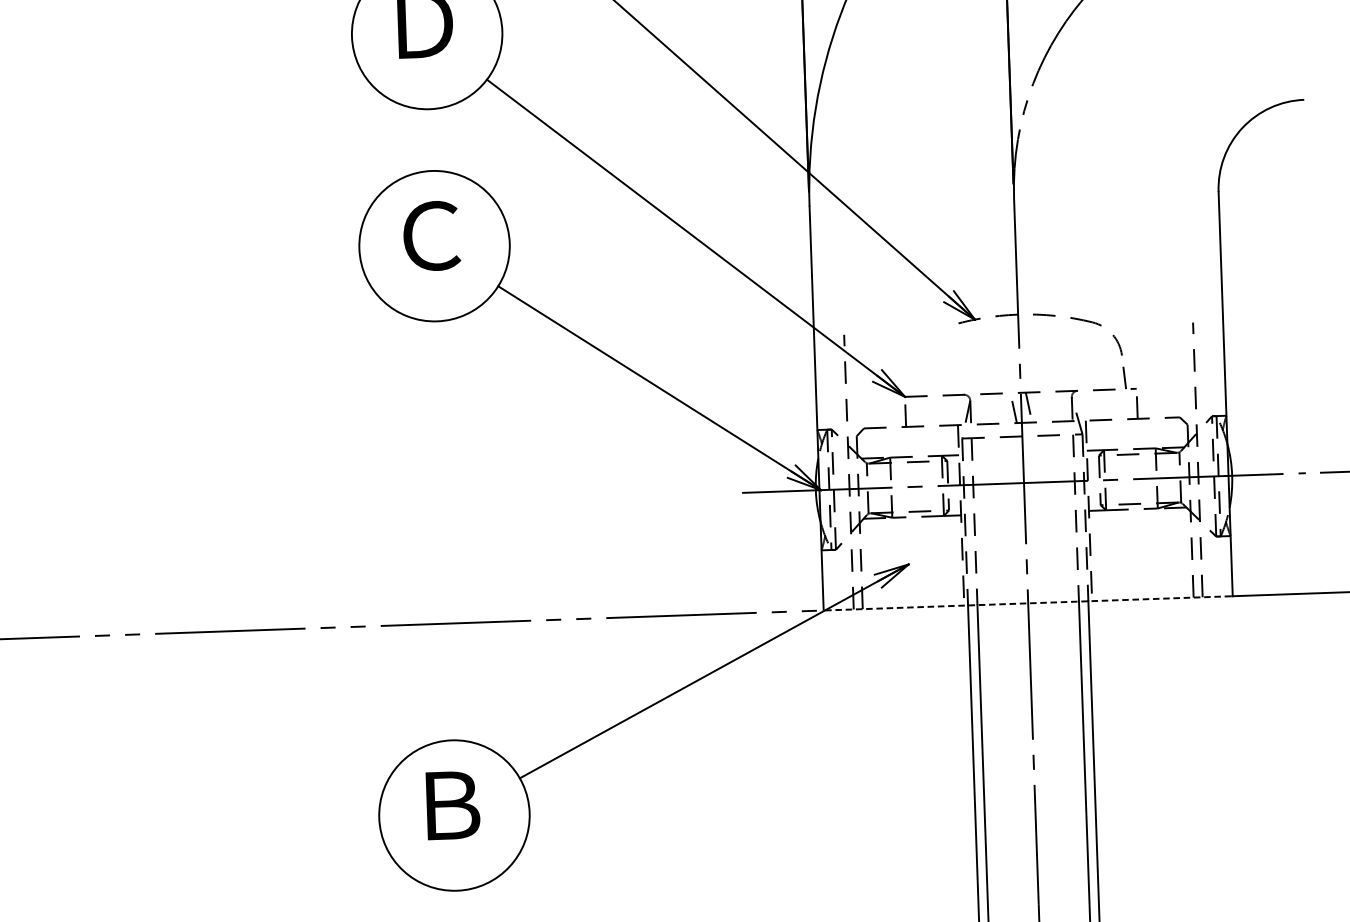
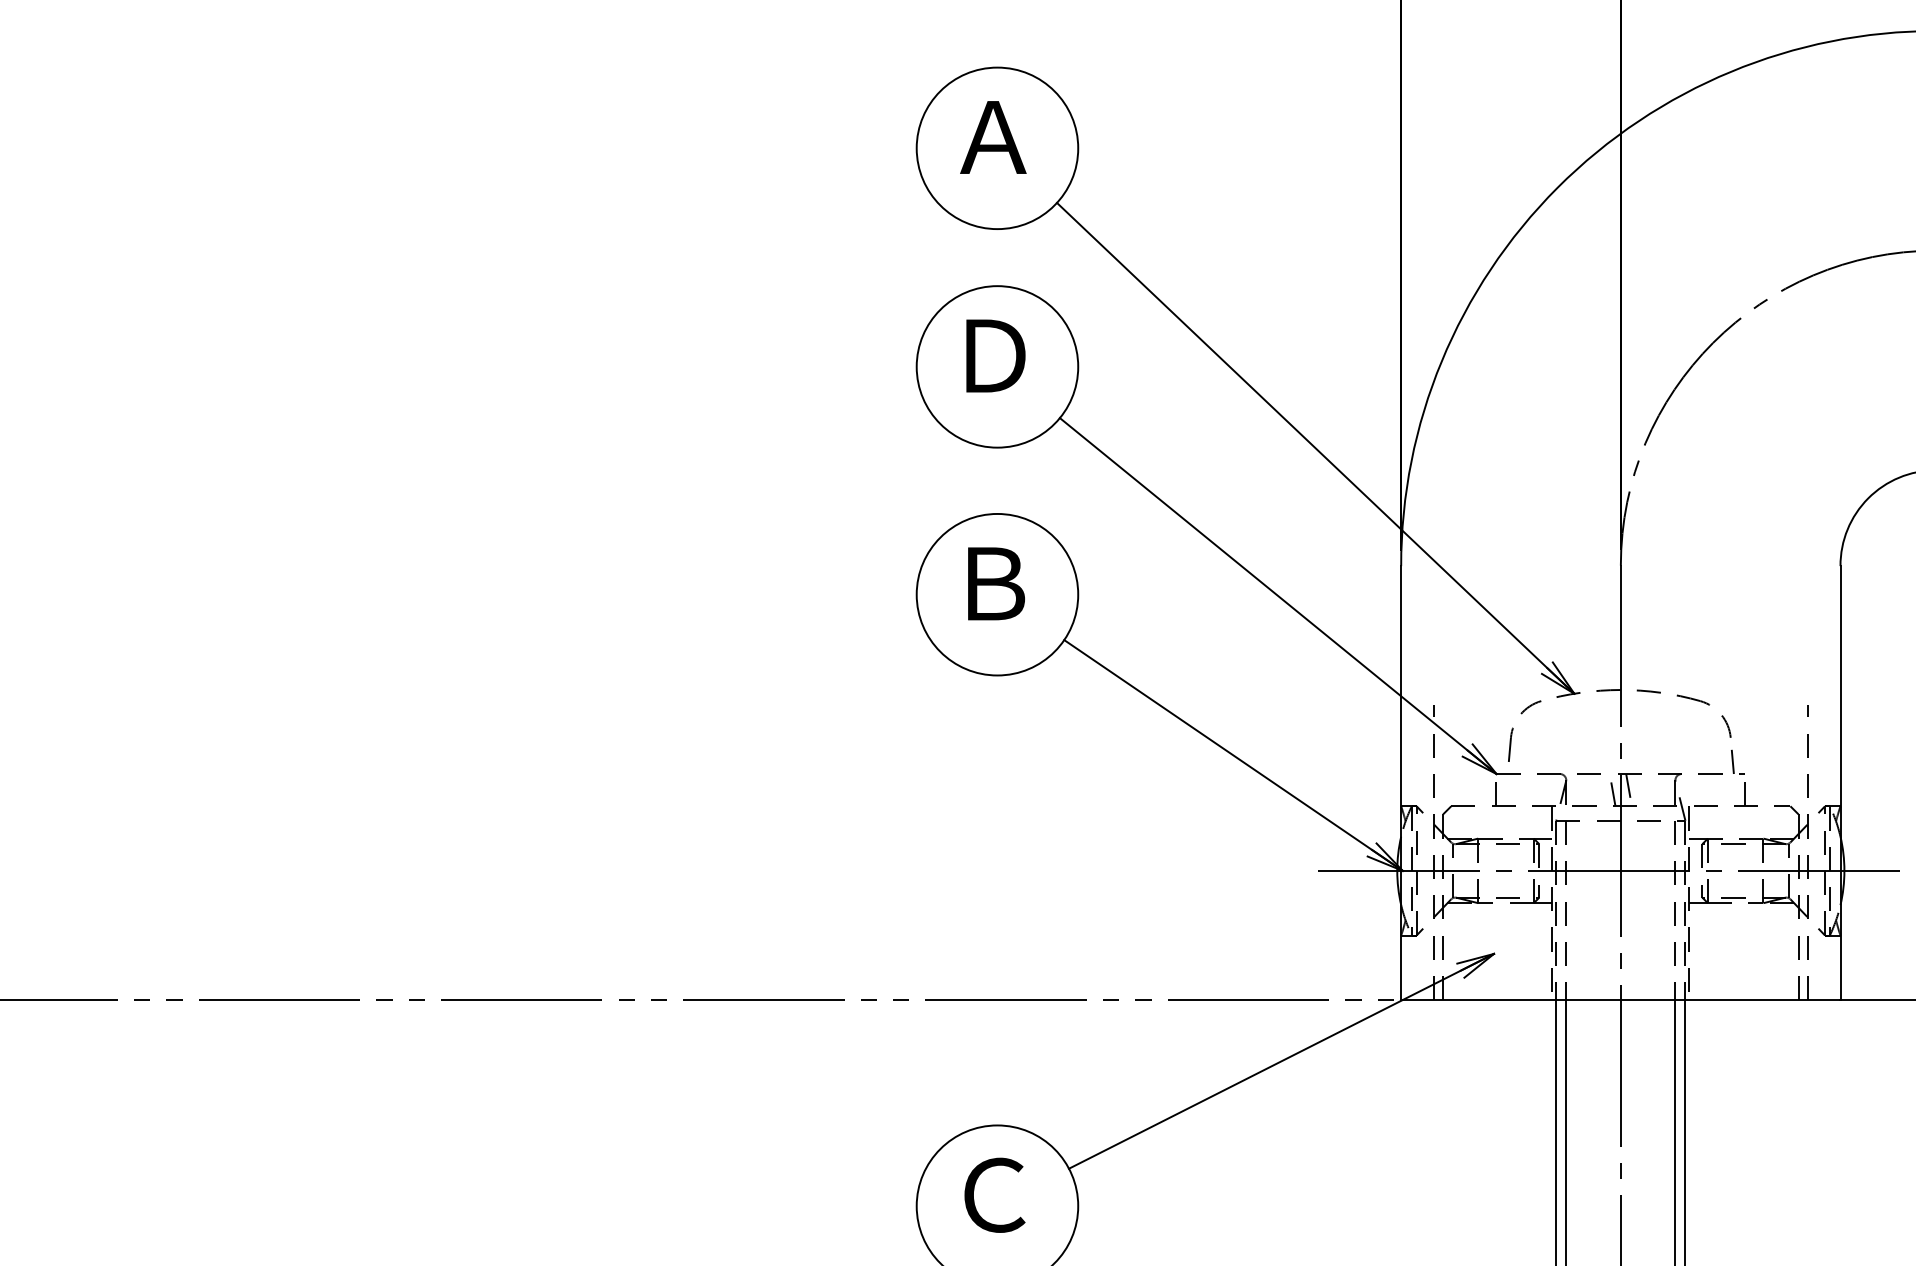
text: (431, 235) -> (994, 583), Ｃ -> Ｂ
part: (919, 355) -> (1513, 730), added
line: (1028, 603) -> (1621, 1000), dashed -> solid
text: (451, 804) -> (994, 1194), Ｂ -> Ｃ

